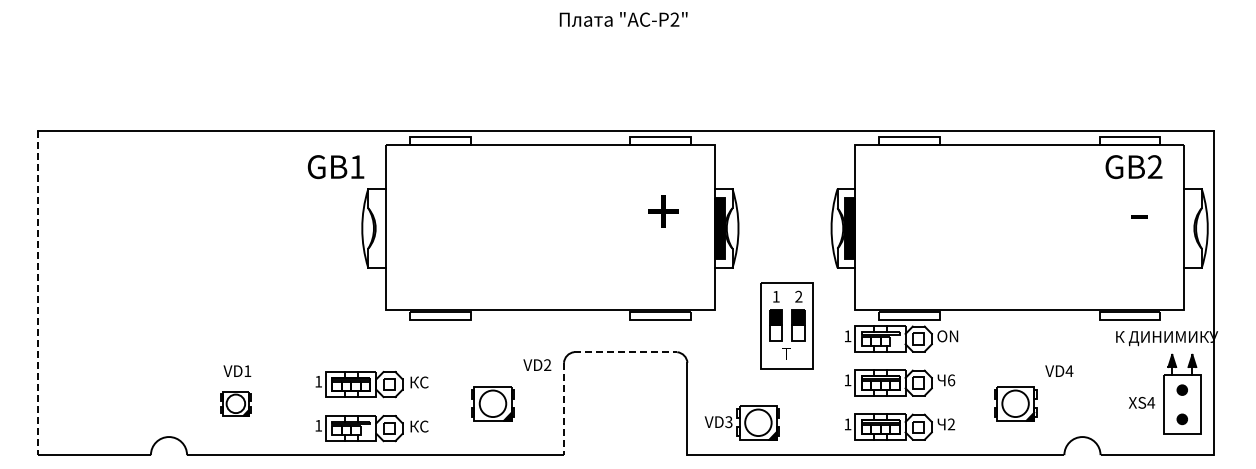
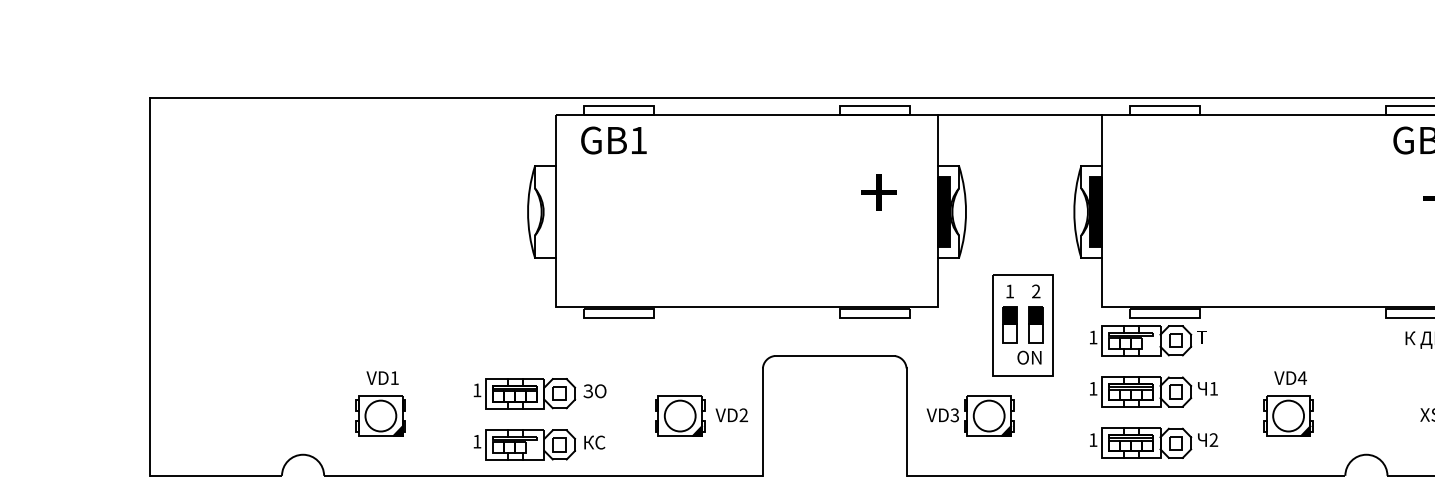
line: (784, 145) -> (1019, 115), added
text: (335, 167) -> (613, 141), moved
line: (37, 293) -> (149, 287), dashed -> solid
text: (947, 336) -> (1209, 337), ON -> T
line: (625, 352) -> (834, 356), dashed -> solid
text: (792, 353) -> (1028, 357), T -> ON
text: (537, 364) -> (732, 414), moved
text: (1059, 370) -> (1290, 377), moved
text: (951, 380) -> (1213, 388), 6 -> 1
text: (419, 382) -> (594, 391), КС -> ЗО
part: (235, 403) -> (380, 415), size x1.43
line: (564, 409) -> (763, 422), dashed -> solid
part: (741, 422) -> (969, 415), moved

